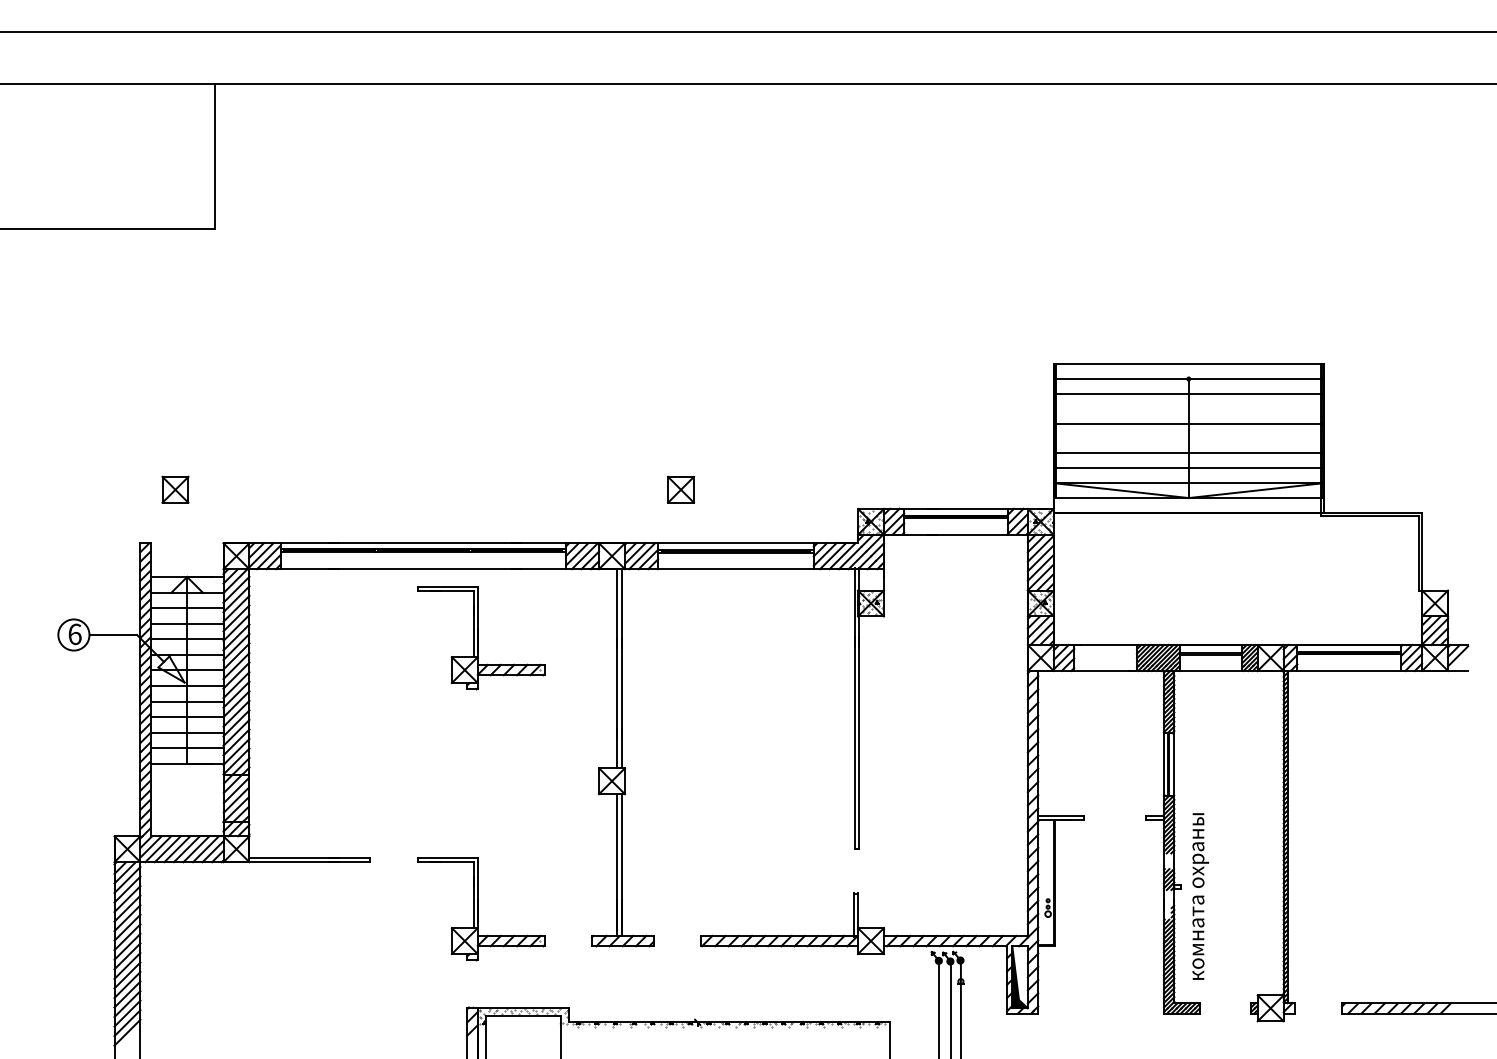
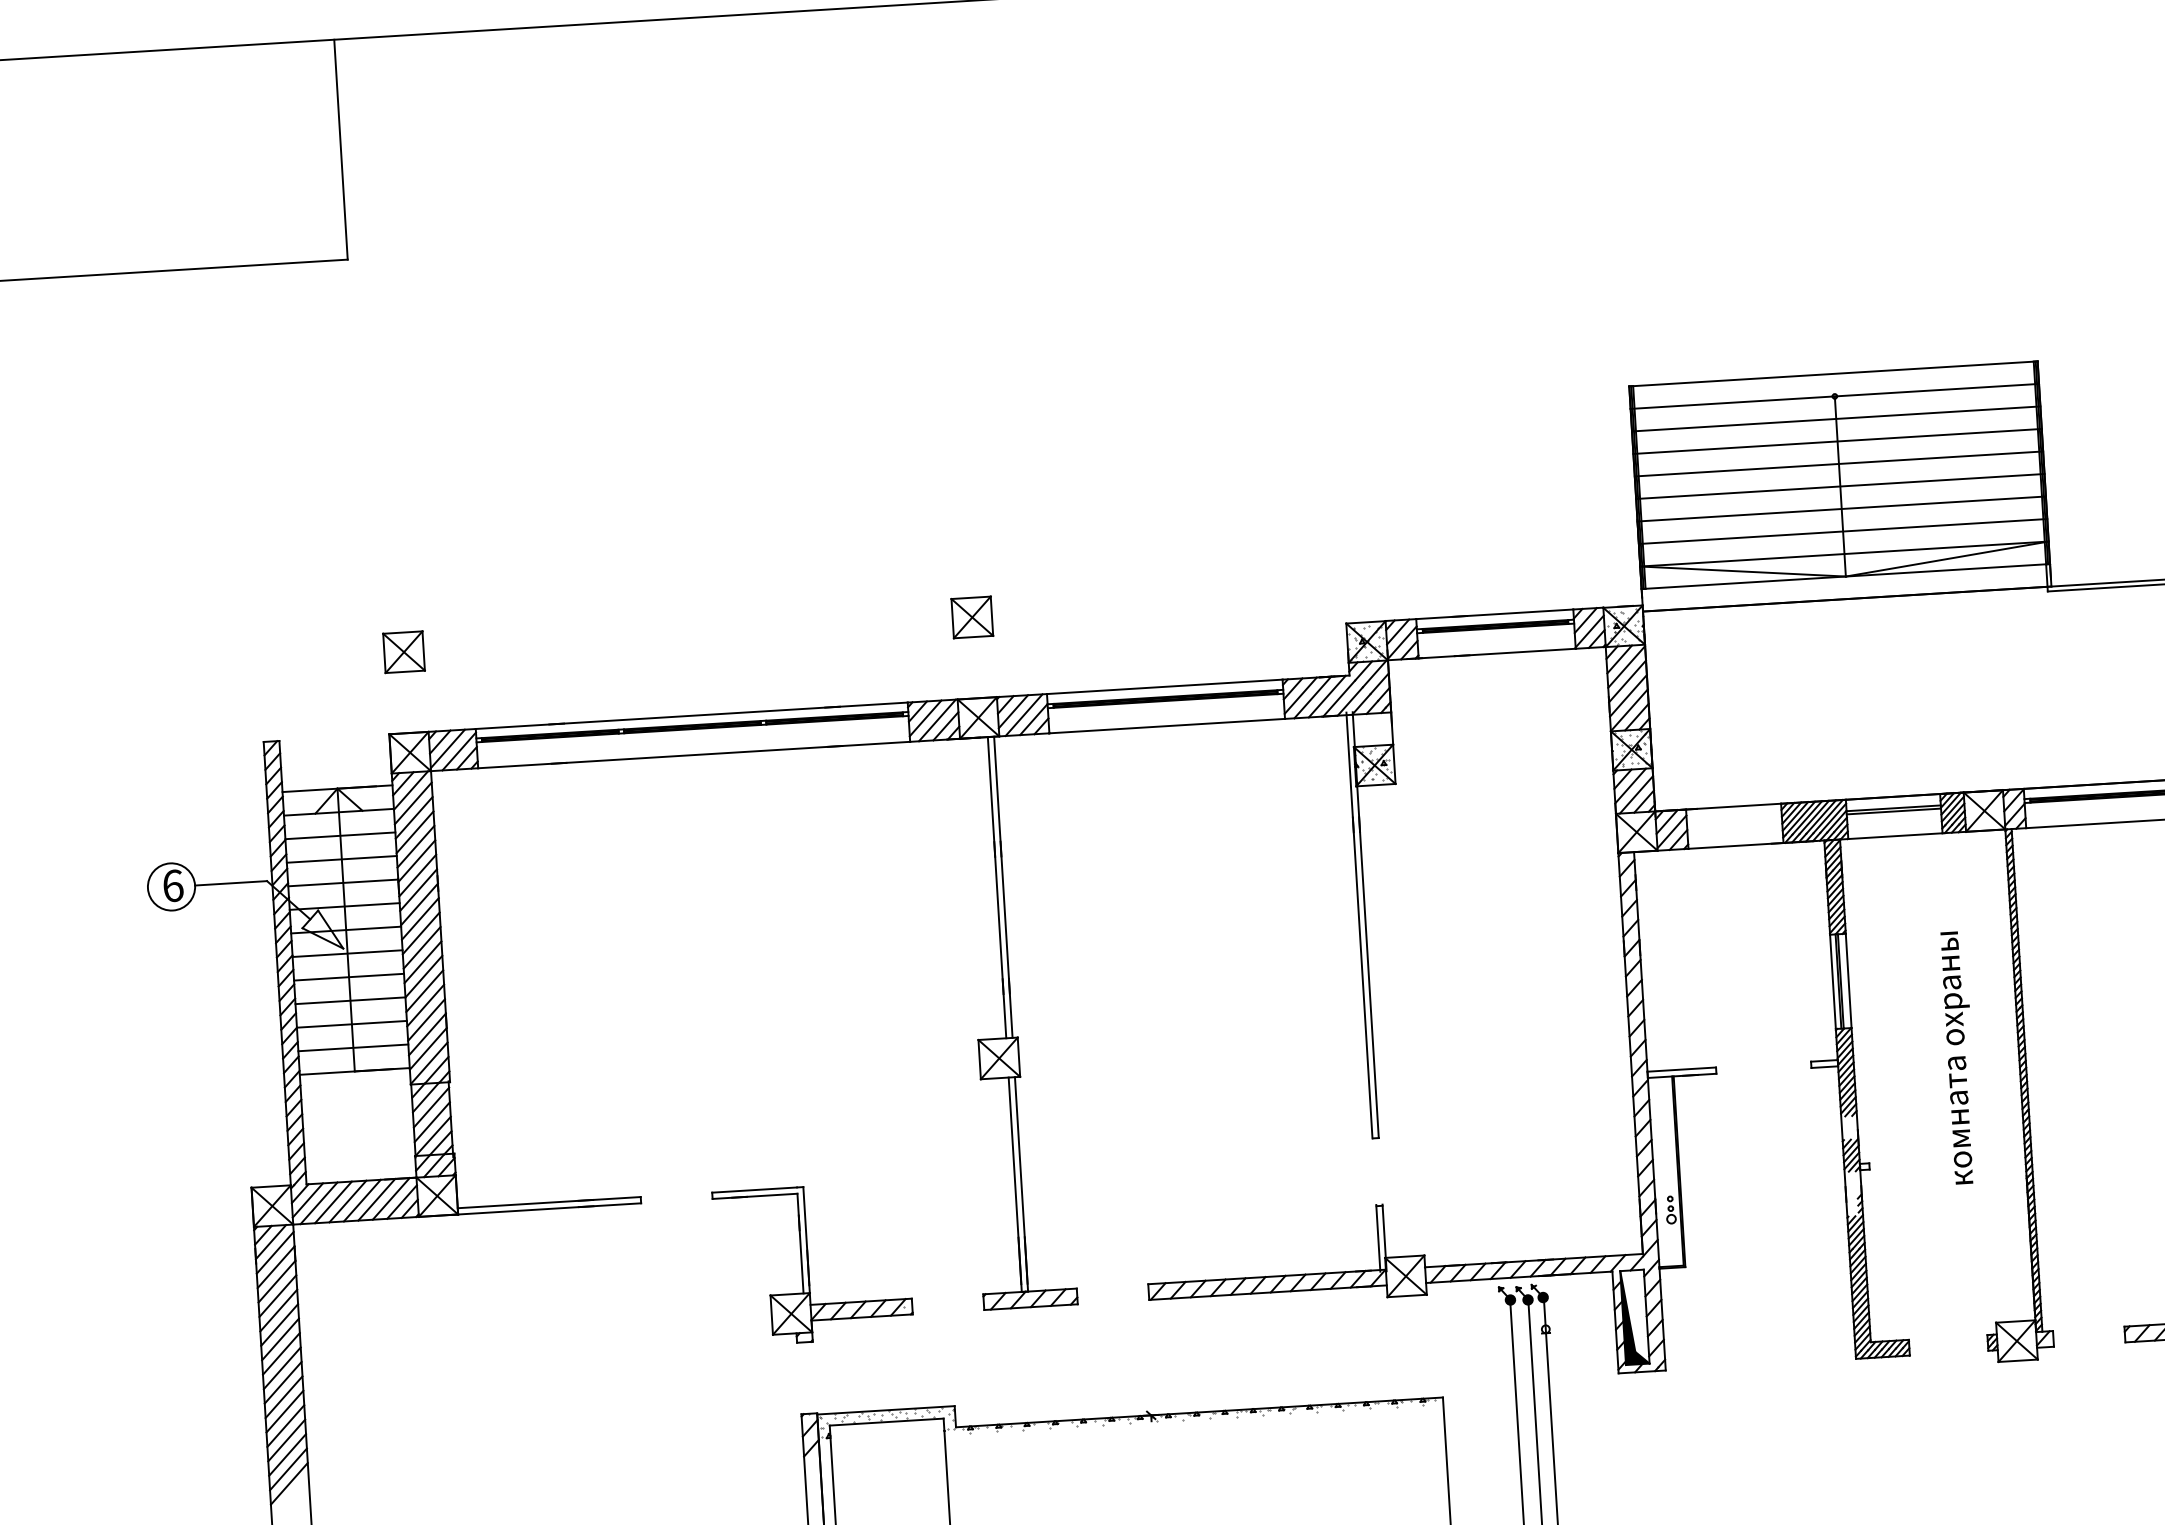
line: (1188, 408) -> (1837, 441), added
line: (1188, 438) -> (1839, 486), added
part: (175, 489) -> (404, 651), moved
part: (681, 489) -> (973, 616), moved
part: (481, 638) -> (788, 854), removed
text: (1200, 896) -> (1959, 1057), moved

